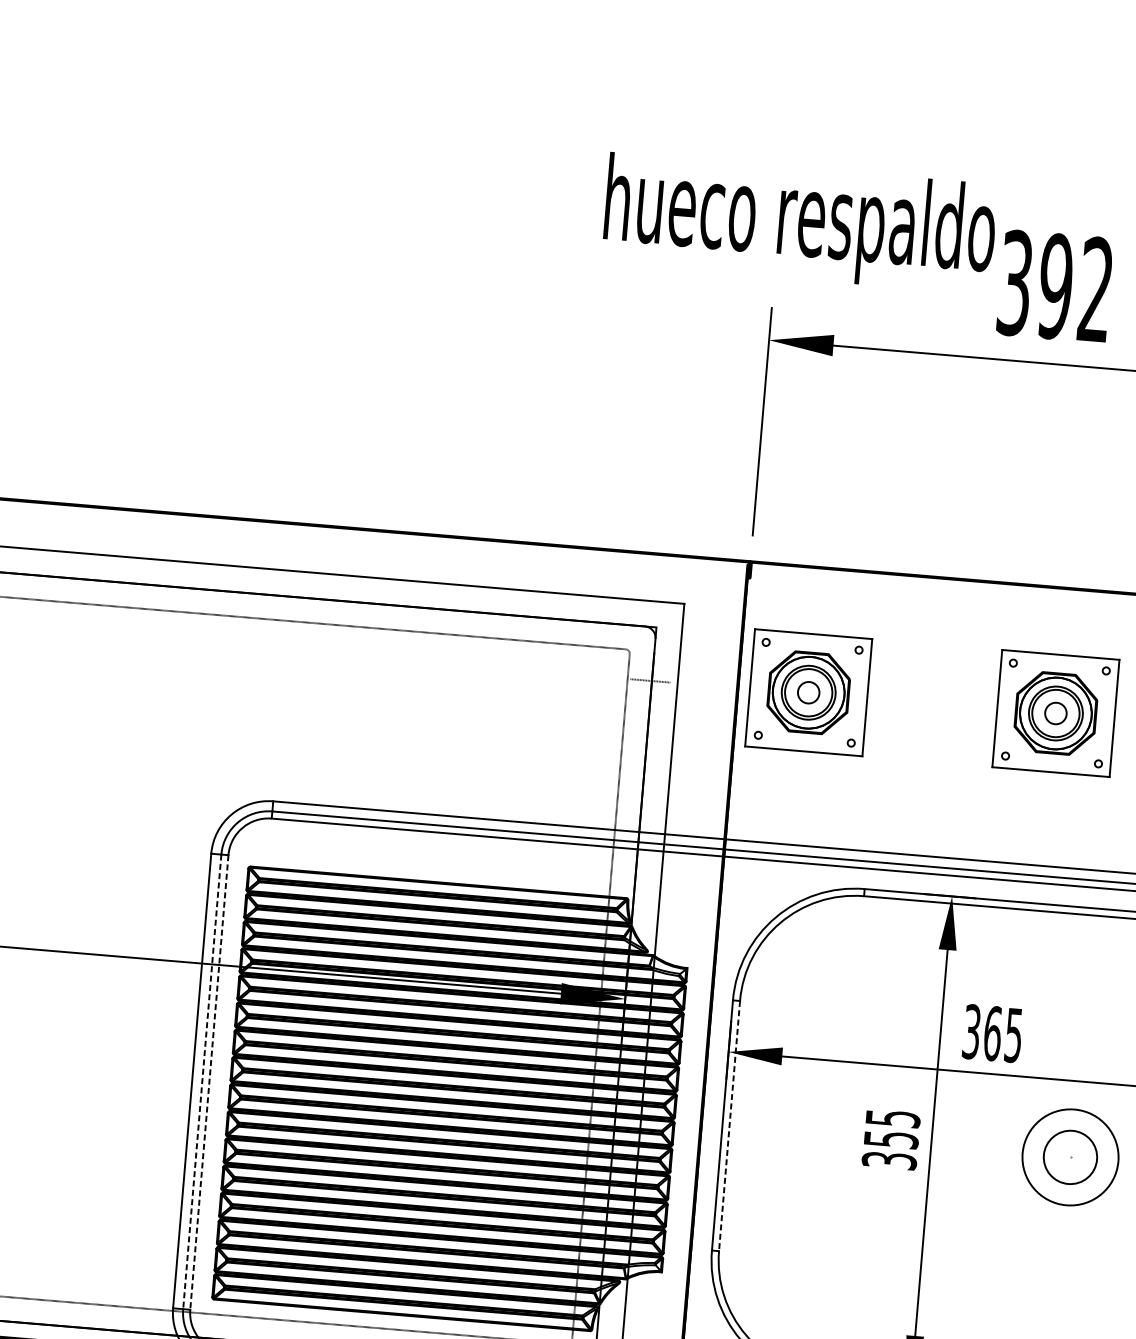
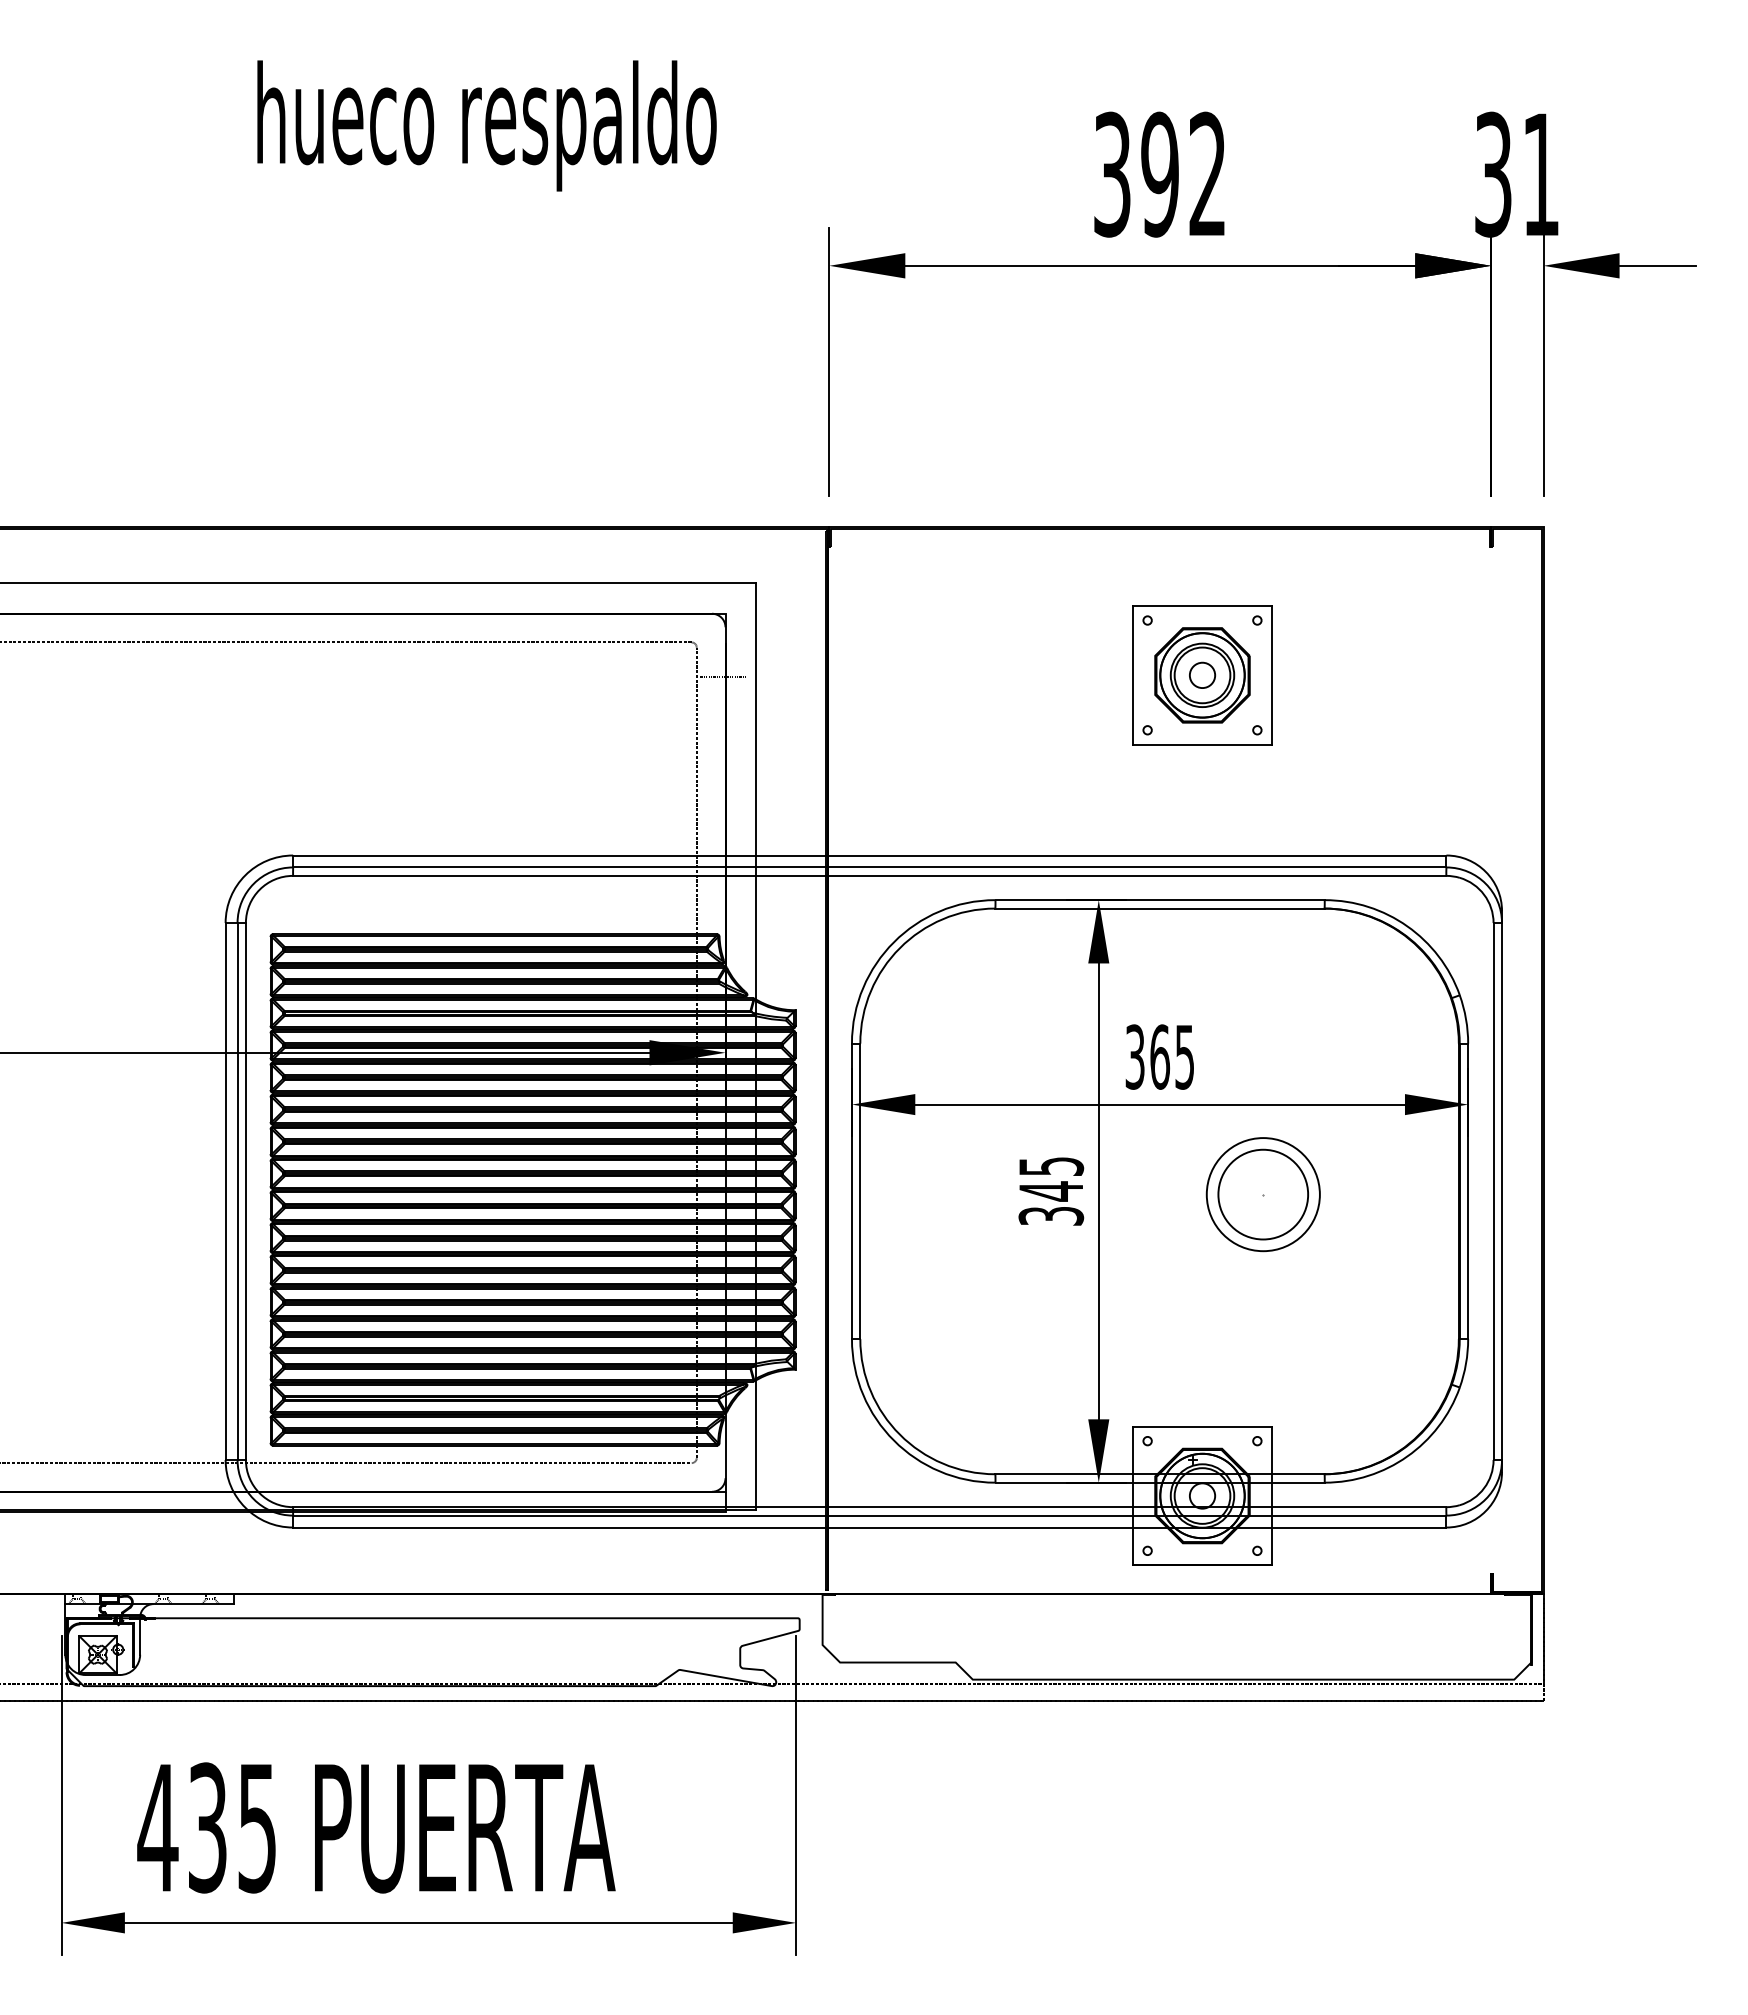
text: (799, 223) -> (486, 125), moved
part: (808, 692) -> (910, 675), removed
line: (202, 1082) -> (237, 1192), dashed -> solid
line: (208, 1083) -> (245, 1192), dashed -> solid
line: (729, 1126) -> (860, 1191), dashed -> solid
text: (891, 1139) -> (1051, 1191), 355 -> 345
circle: (1070, 1157) -> (1263, 1194), size x1.43

